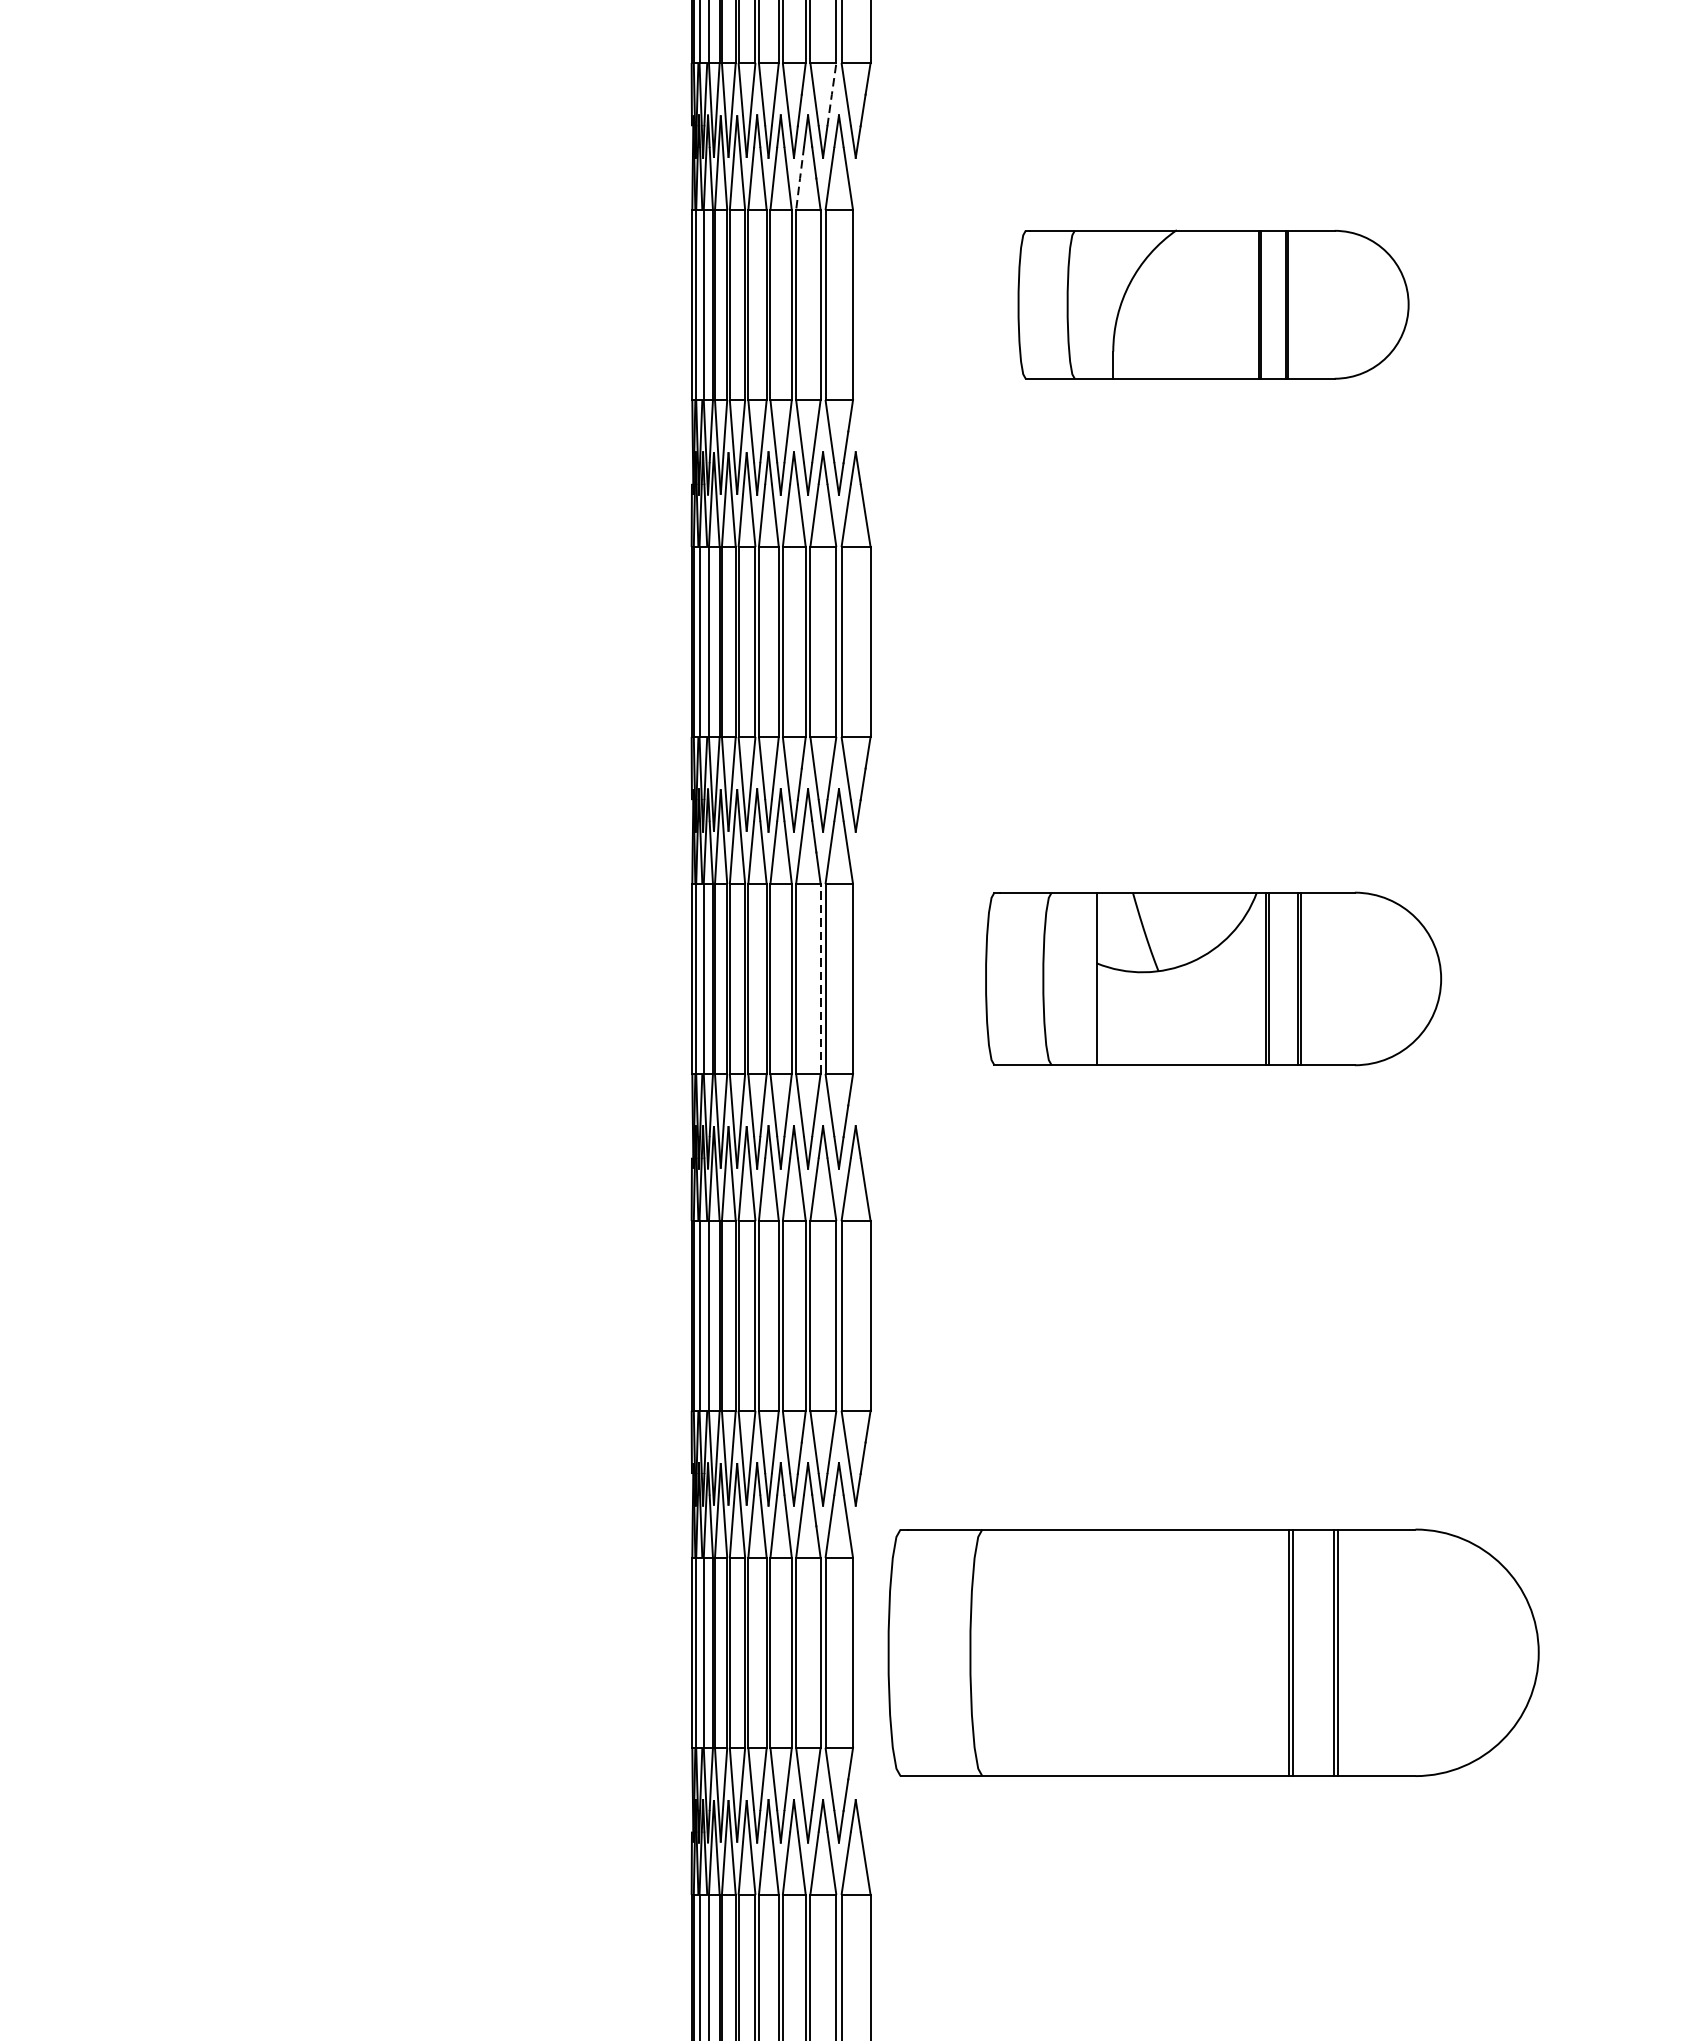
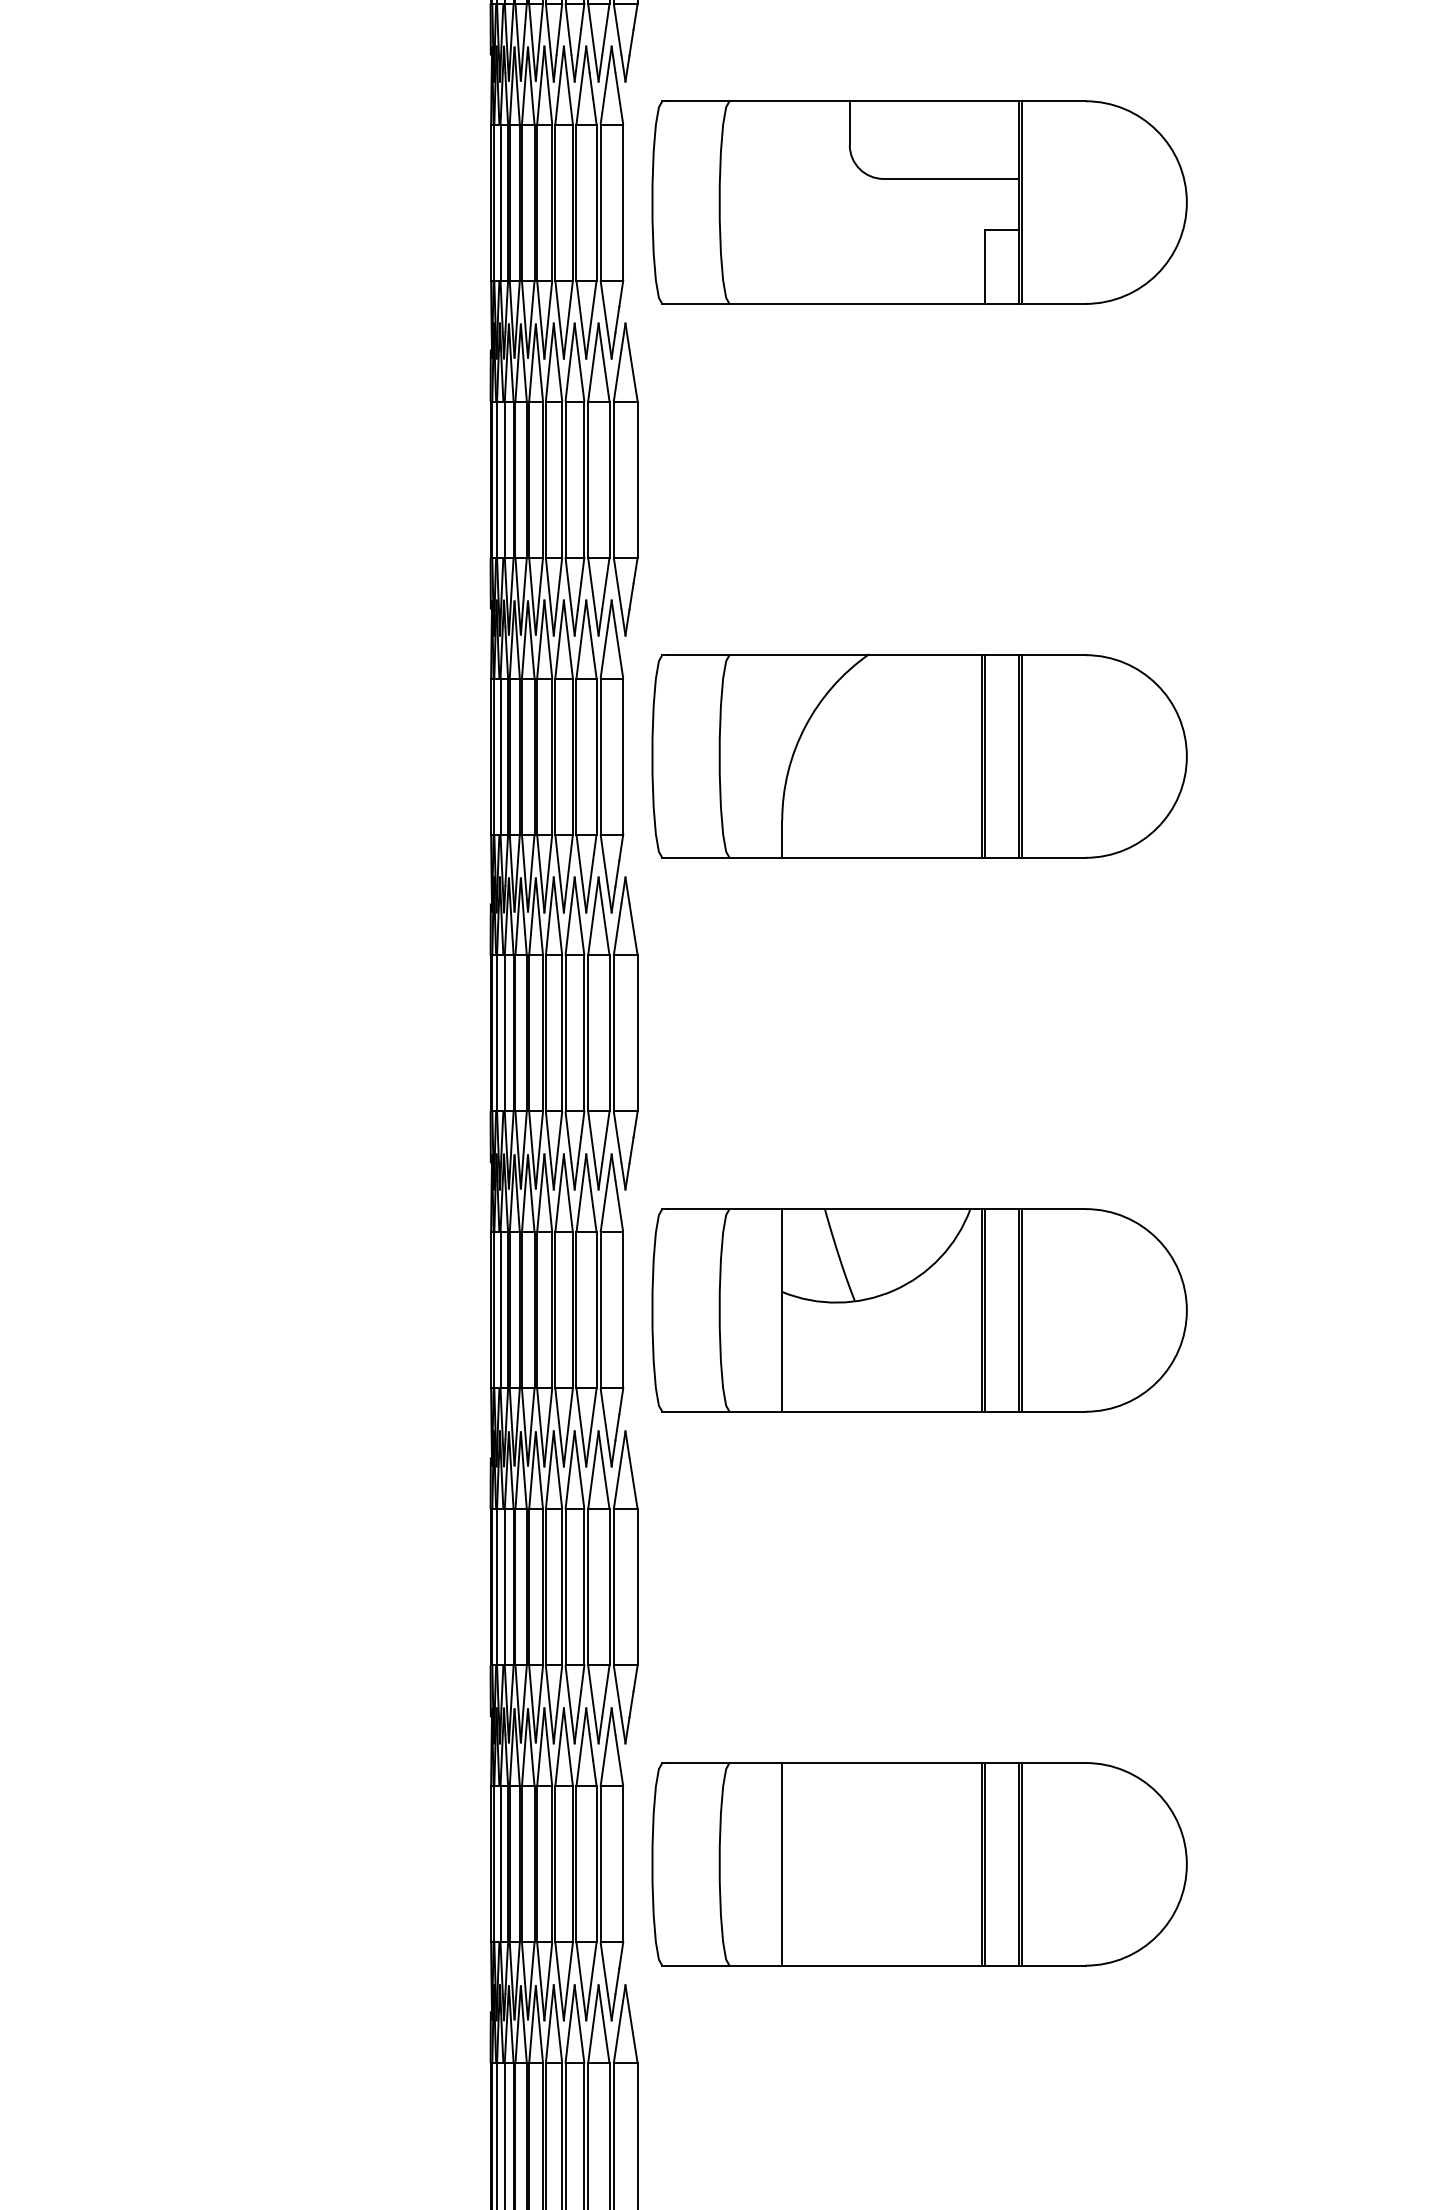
line: (831, 94) -> (605, 583), dashed -> solid
line: (799, 178) -> (579, 652), dashed -> solid
part: (1213, 303) -> (919, 755), size x1.67
line: (820, 977) -> (596, 1309), dashed -> solid
part: (1213, 979) -> (919, 1310), size x1.43
line: (1046, 1653) -> (782, 1864), added

